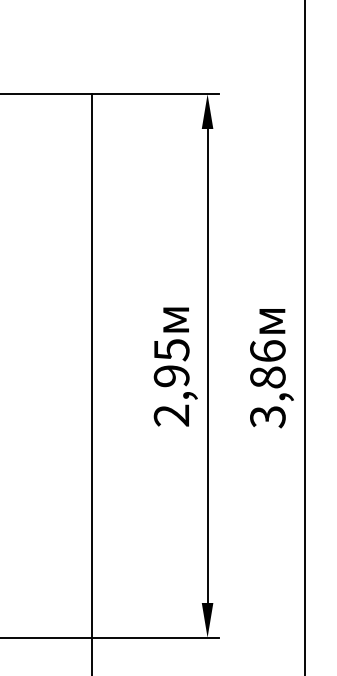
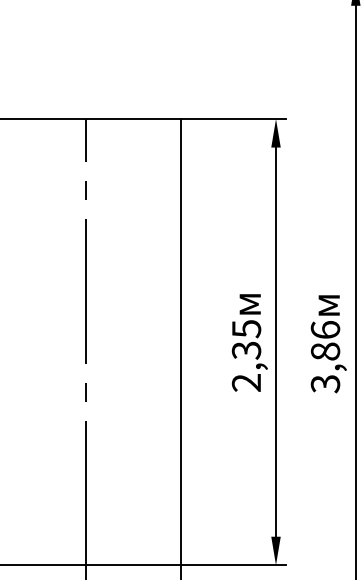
text: (171, 376) -> (246, 350), 2,95 -> 2,35

